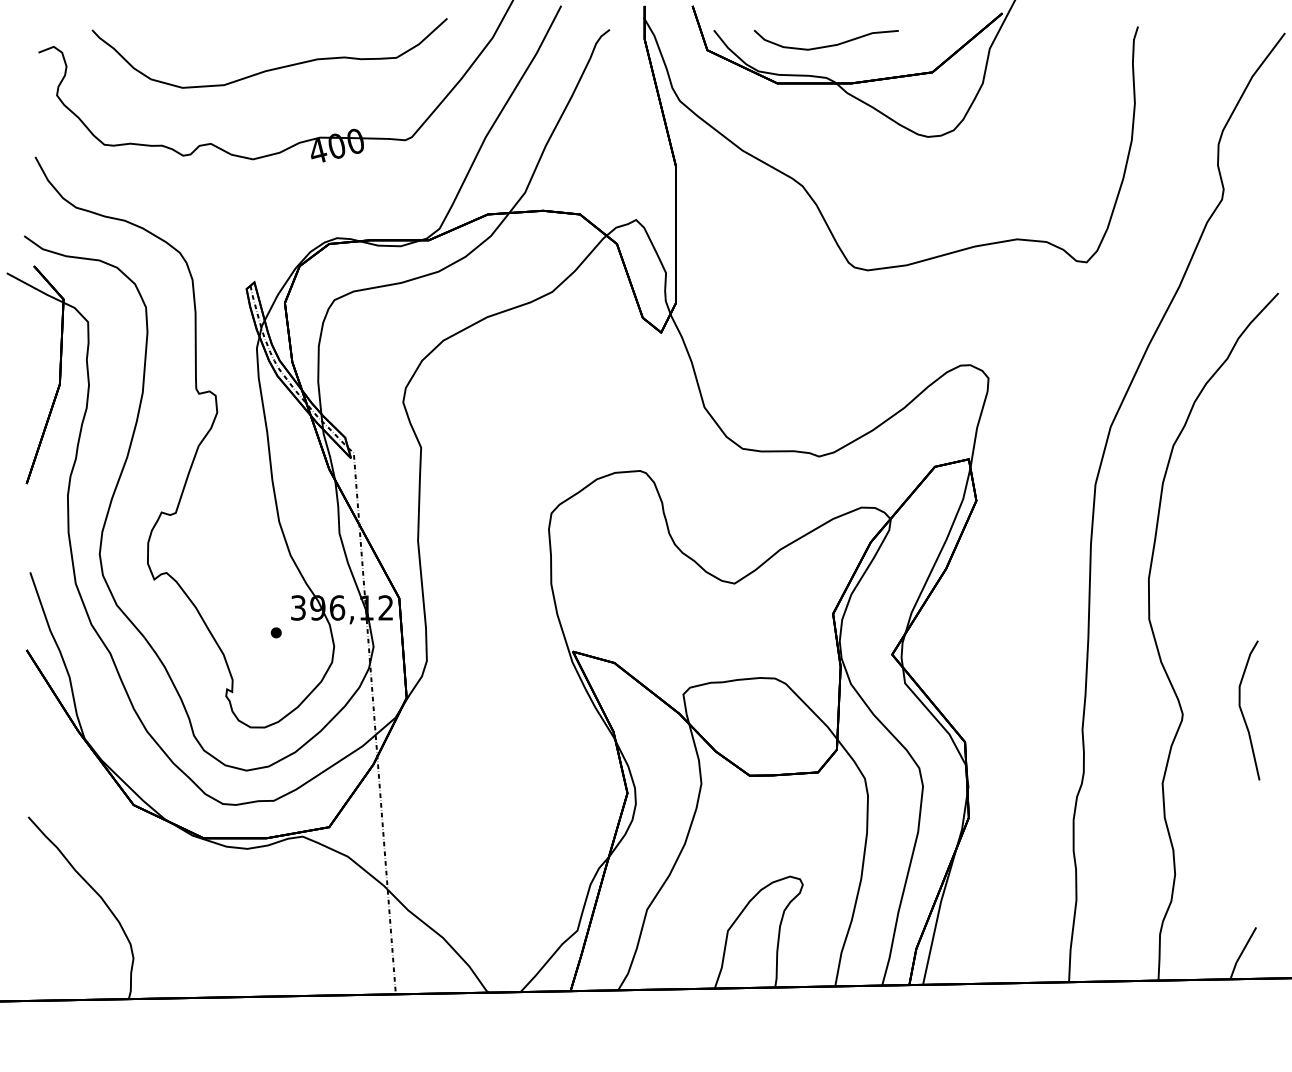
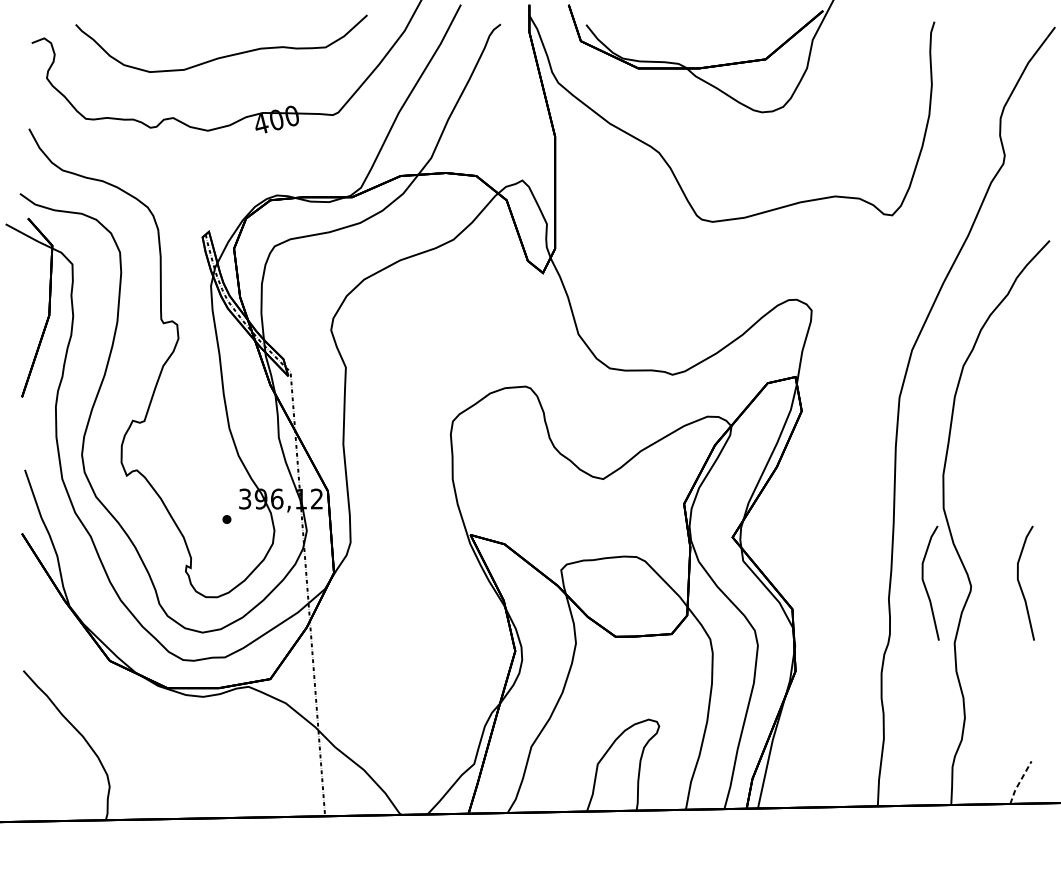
curve: (826, 45) -> (678, 37), removed
curve: (1127, 713) -> (925, 585), added
line: (1241, 953) -> (1019, 782), solid -> dashed

